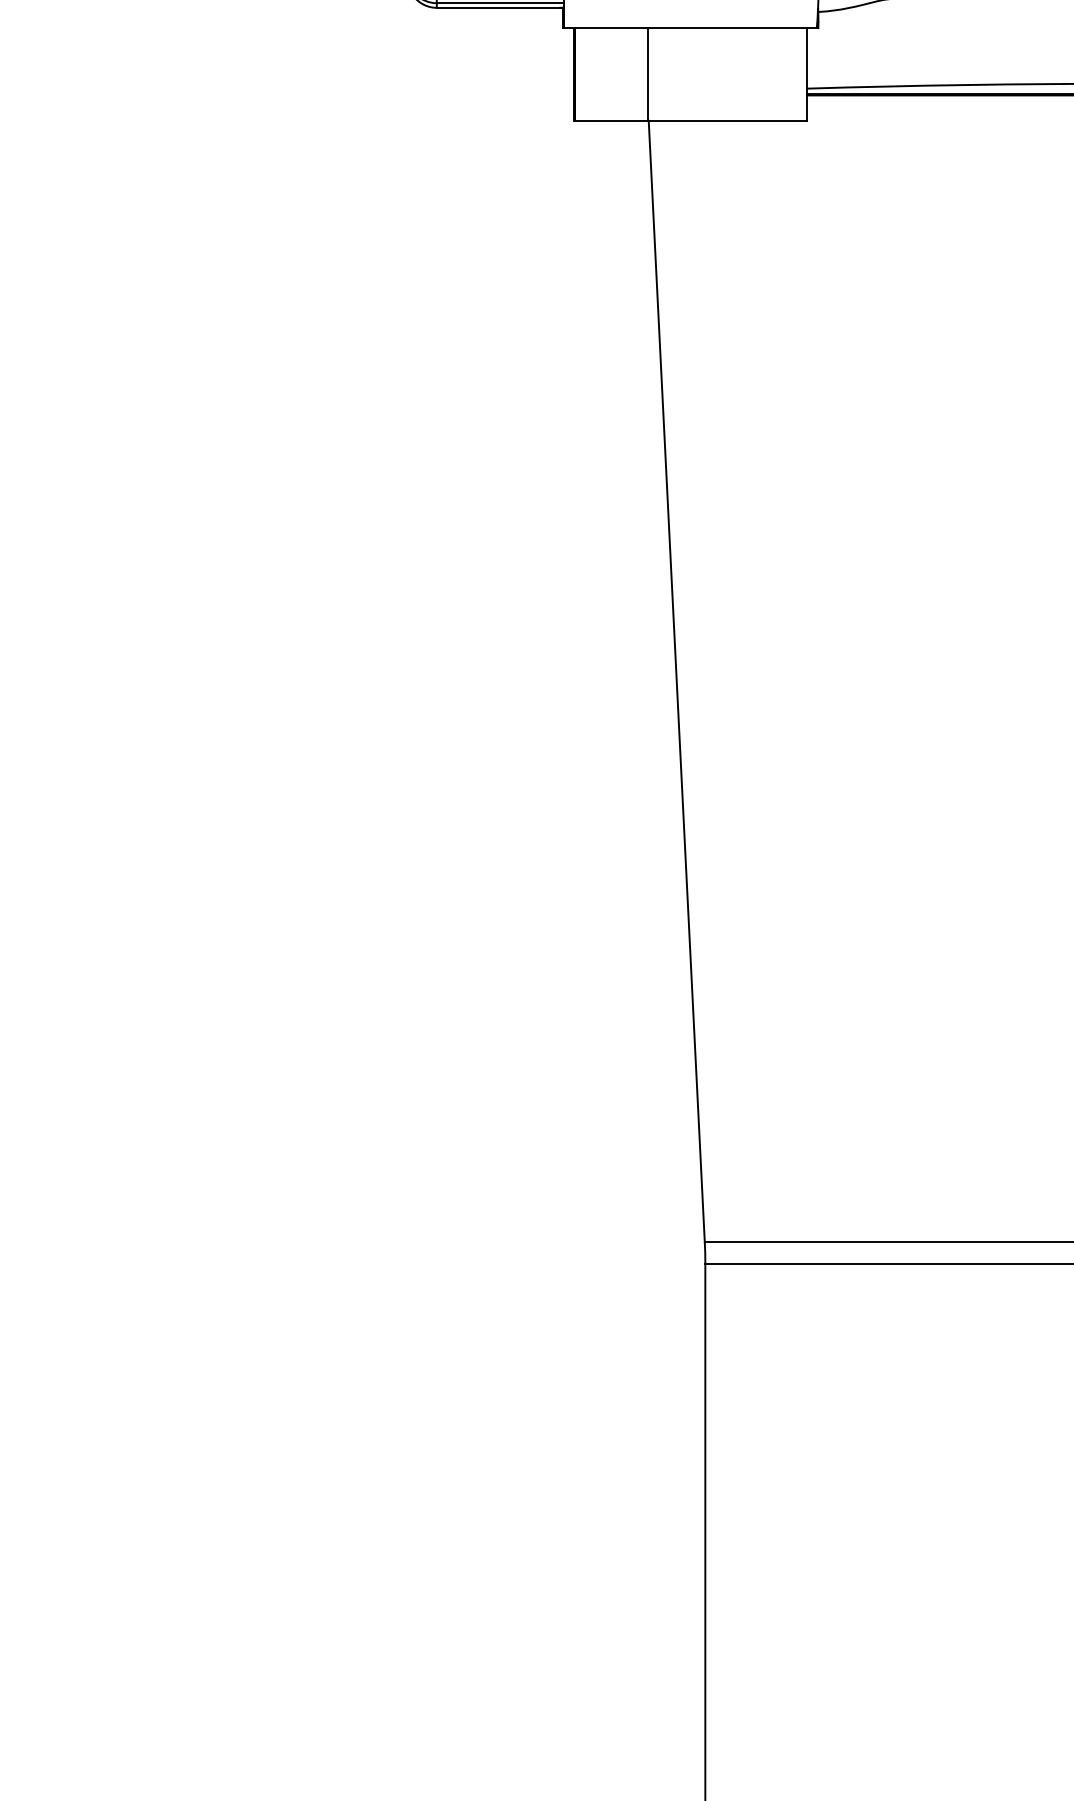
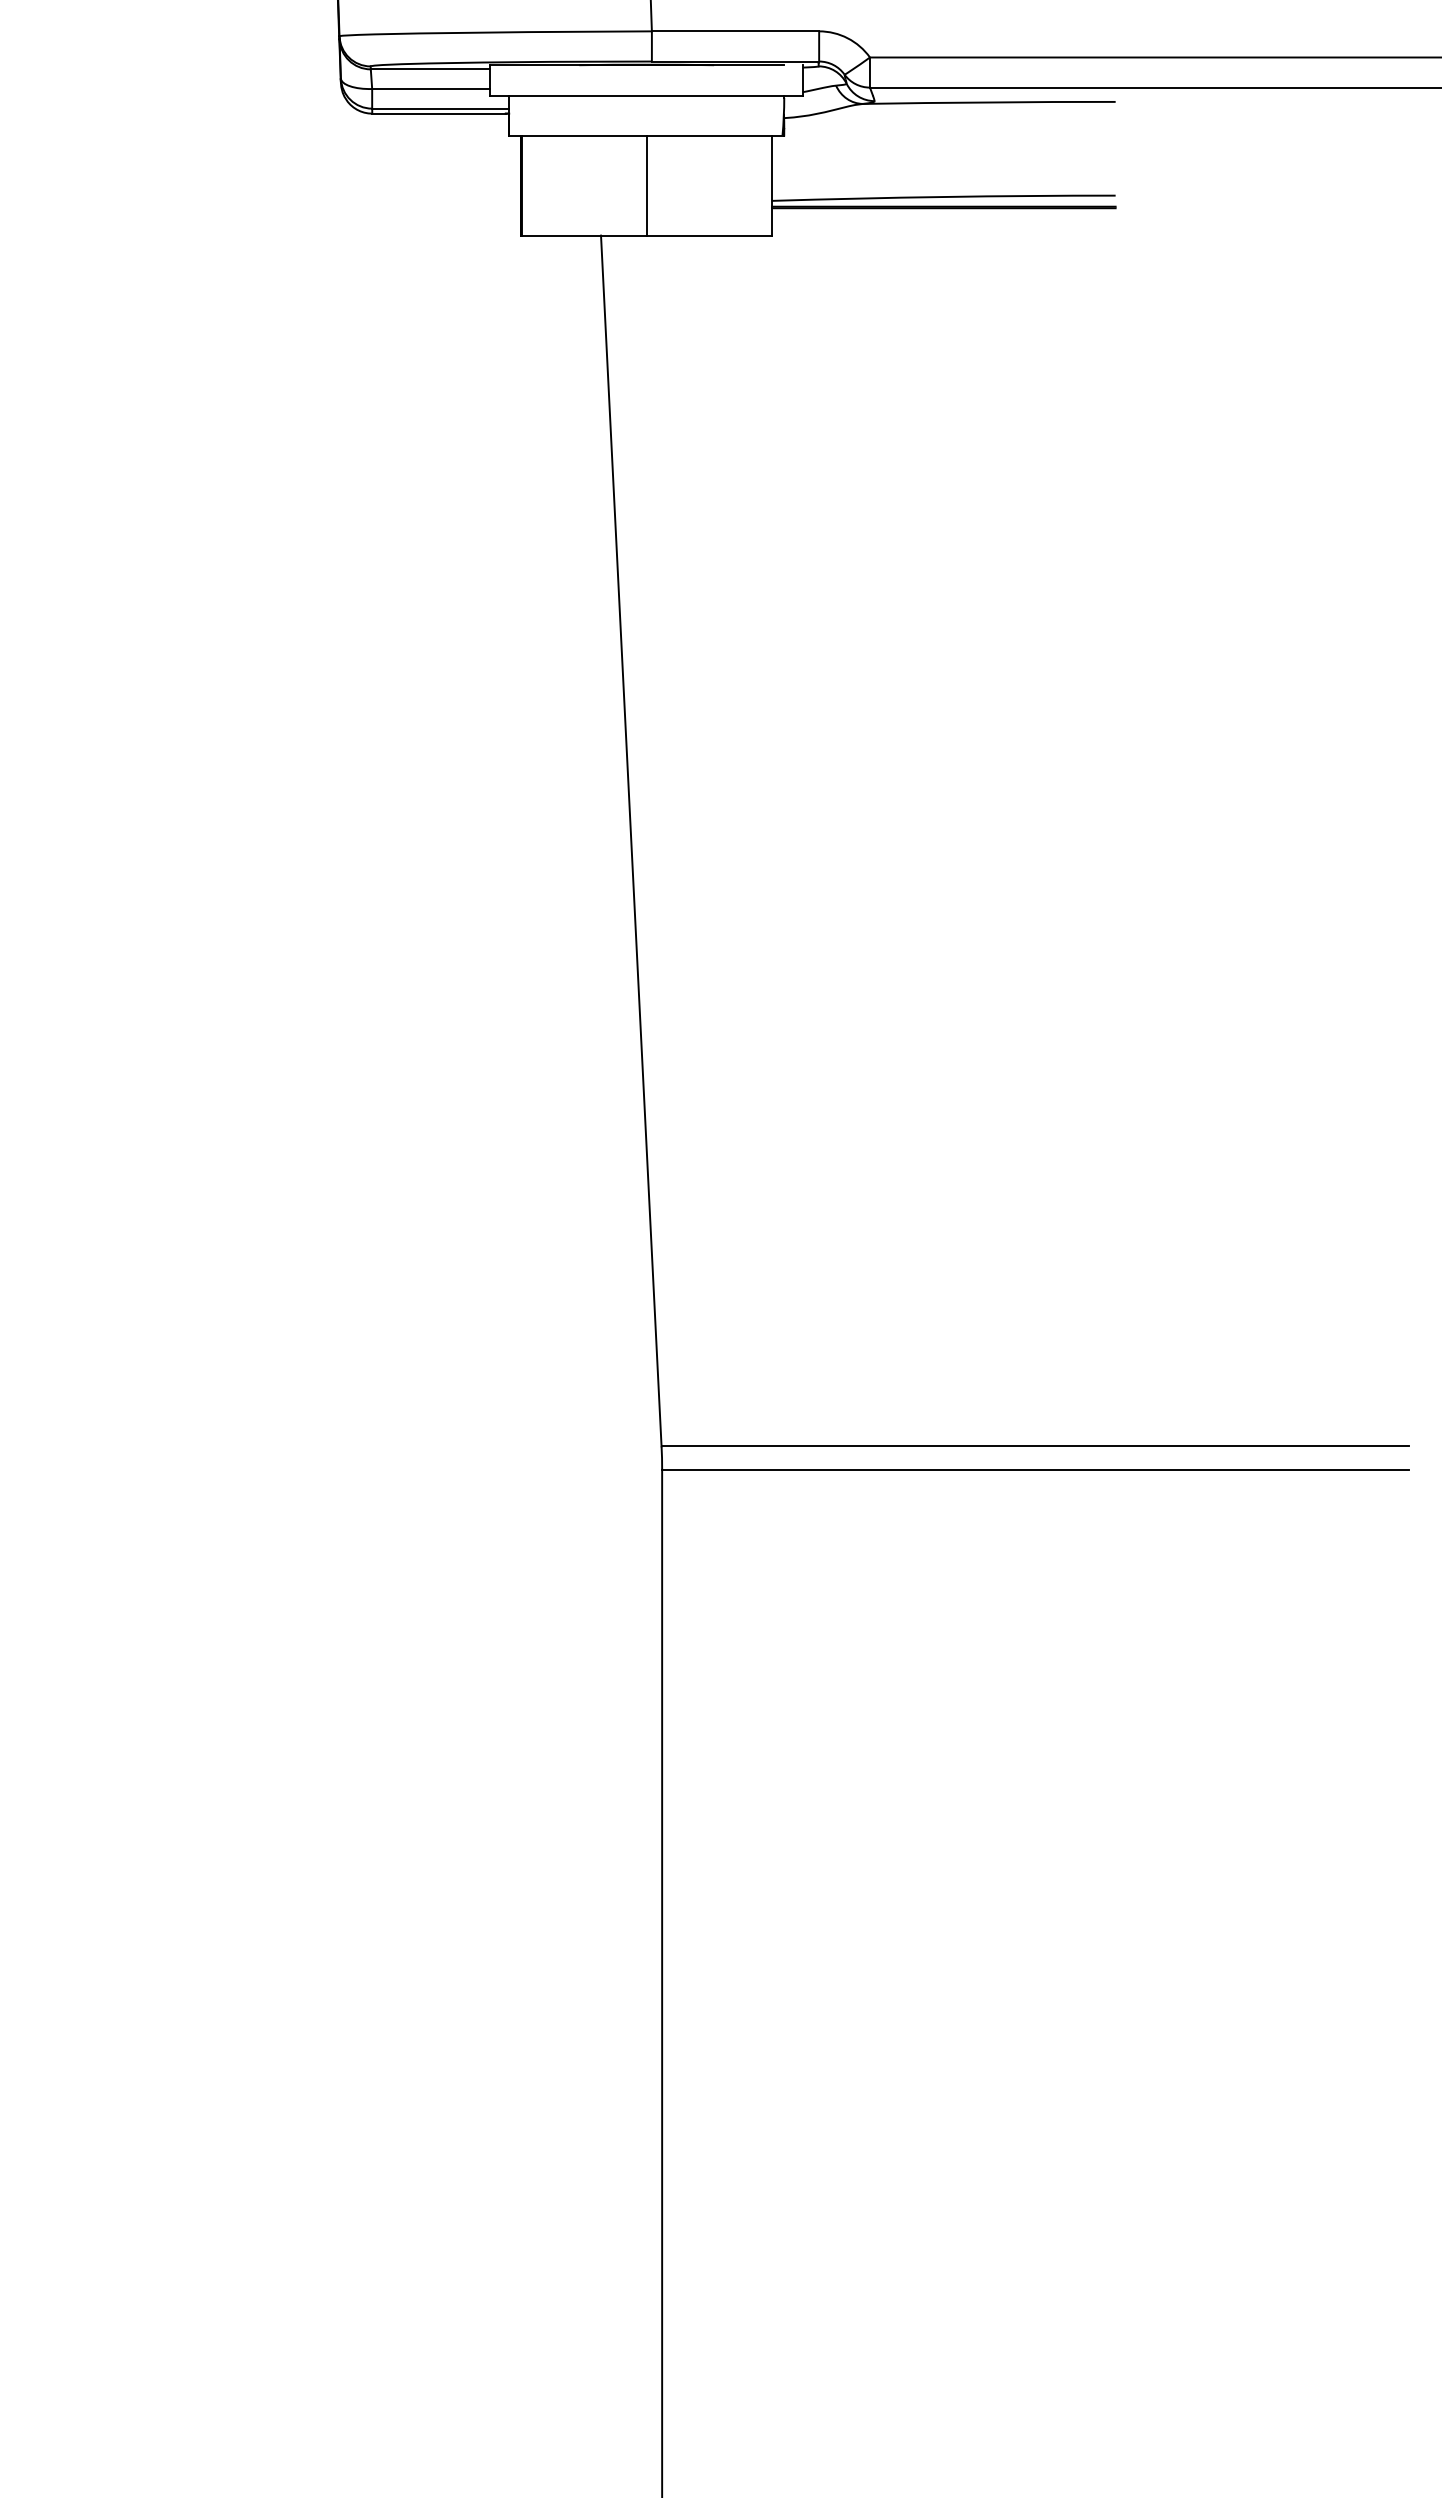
line: (648, 74) -> (647, 185), moved

